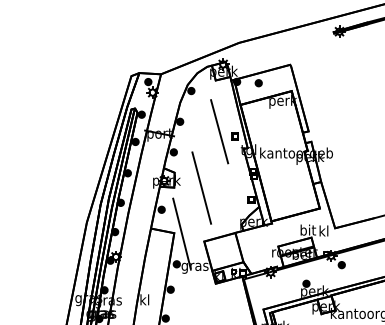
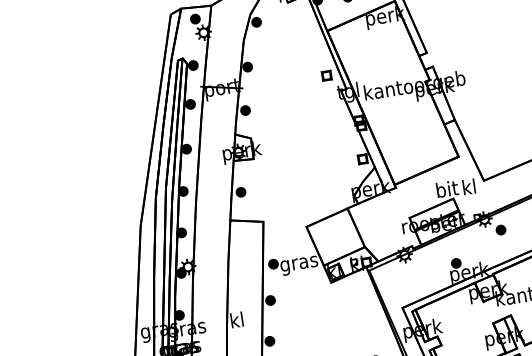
line: (219, 131) -> (303, 72), removed
line: (201, 187) -> (291, 153), removed
line: (181, 233) -> (273, 220), removed

